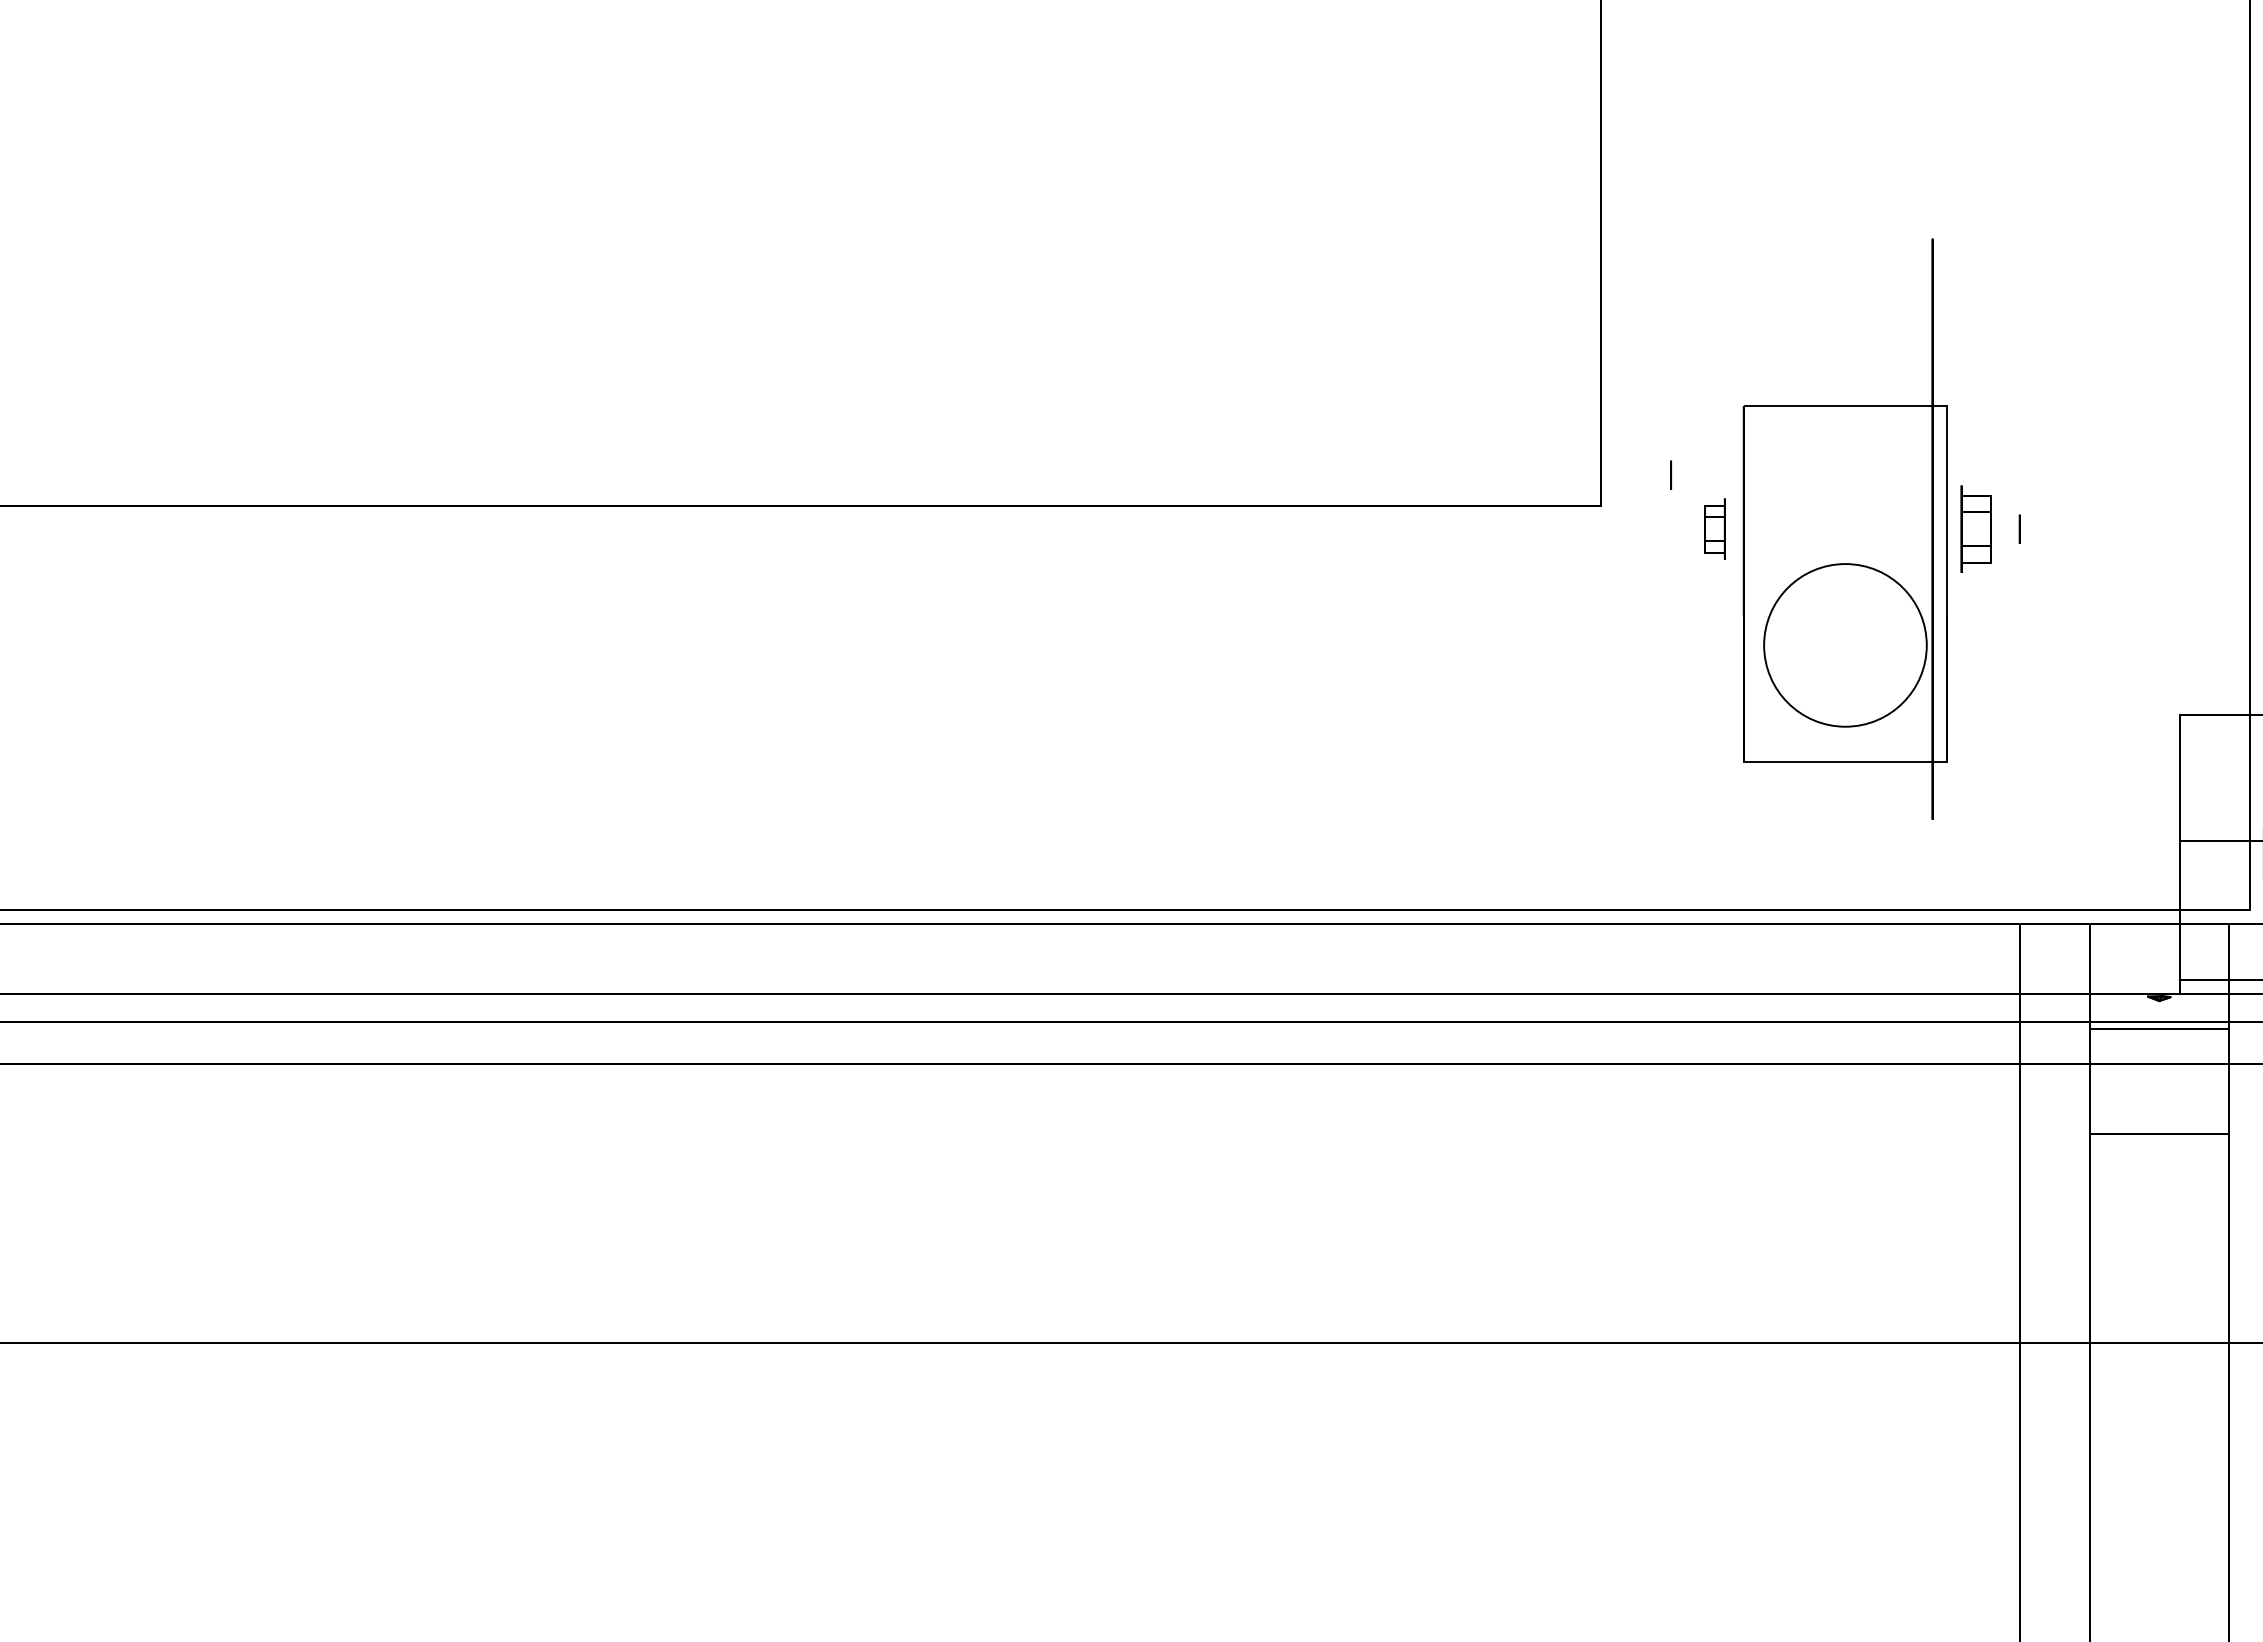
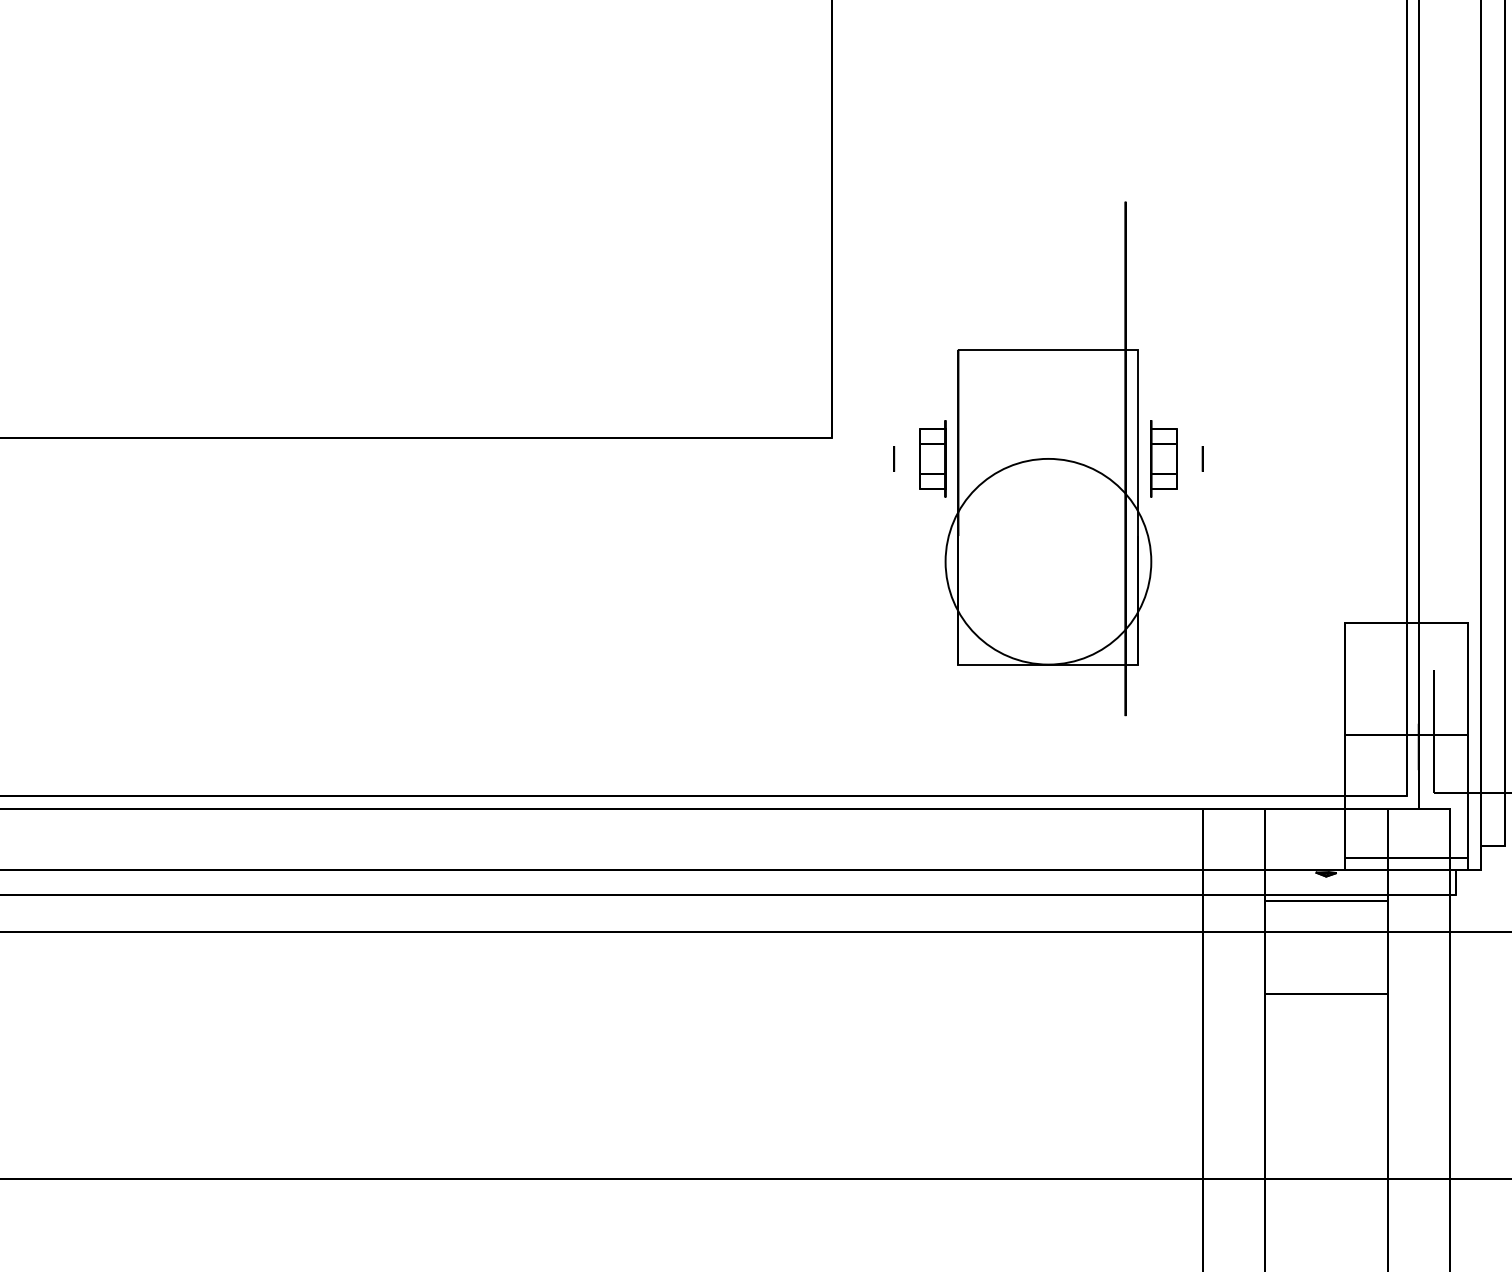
circle: (1670, 474) -> (893, 458), moved
part: (1714, 528) -> (932, 458), size x1.43
circle: (1845, 645) -> (1048, 561), size x1.43

